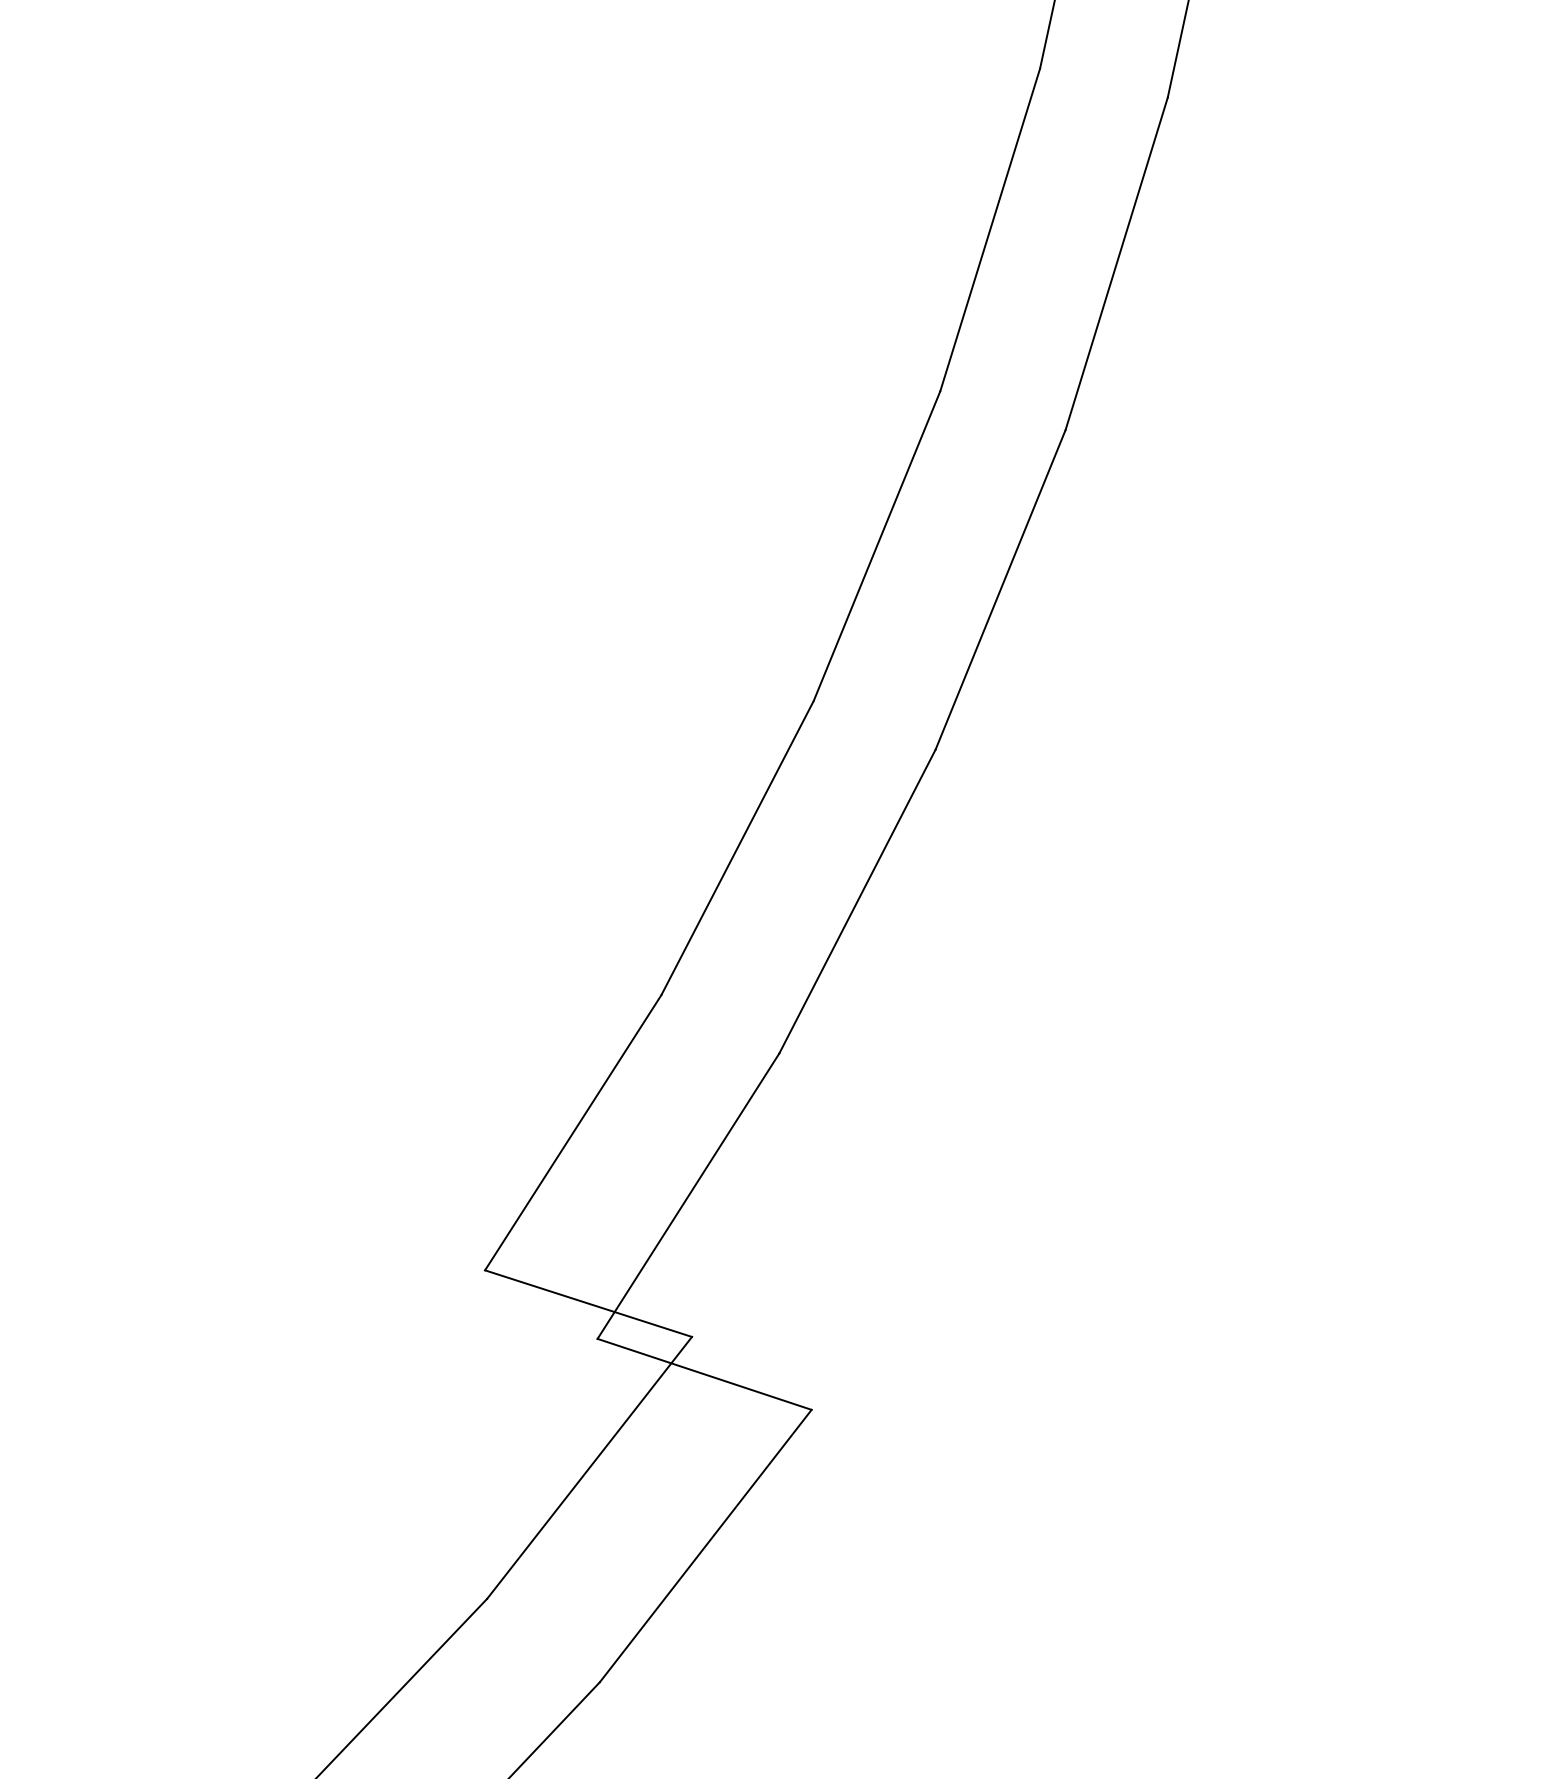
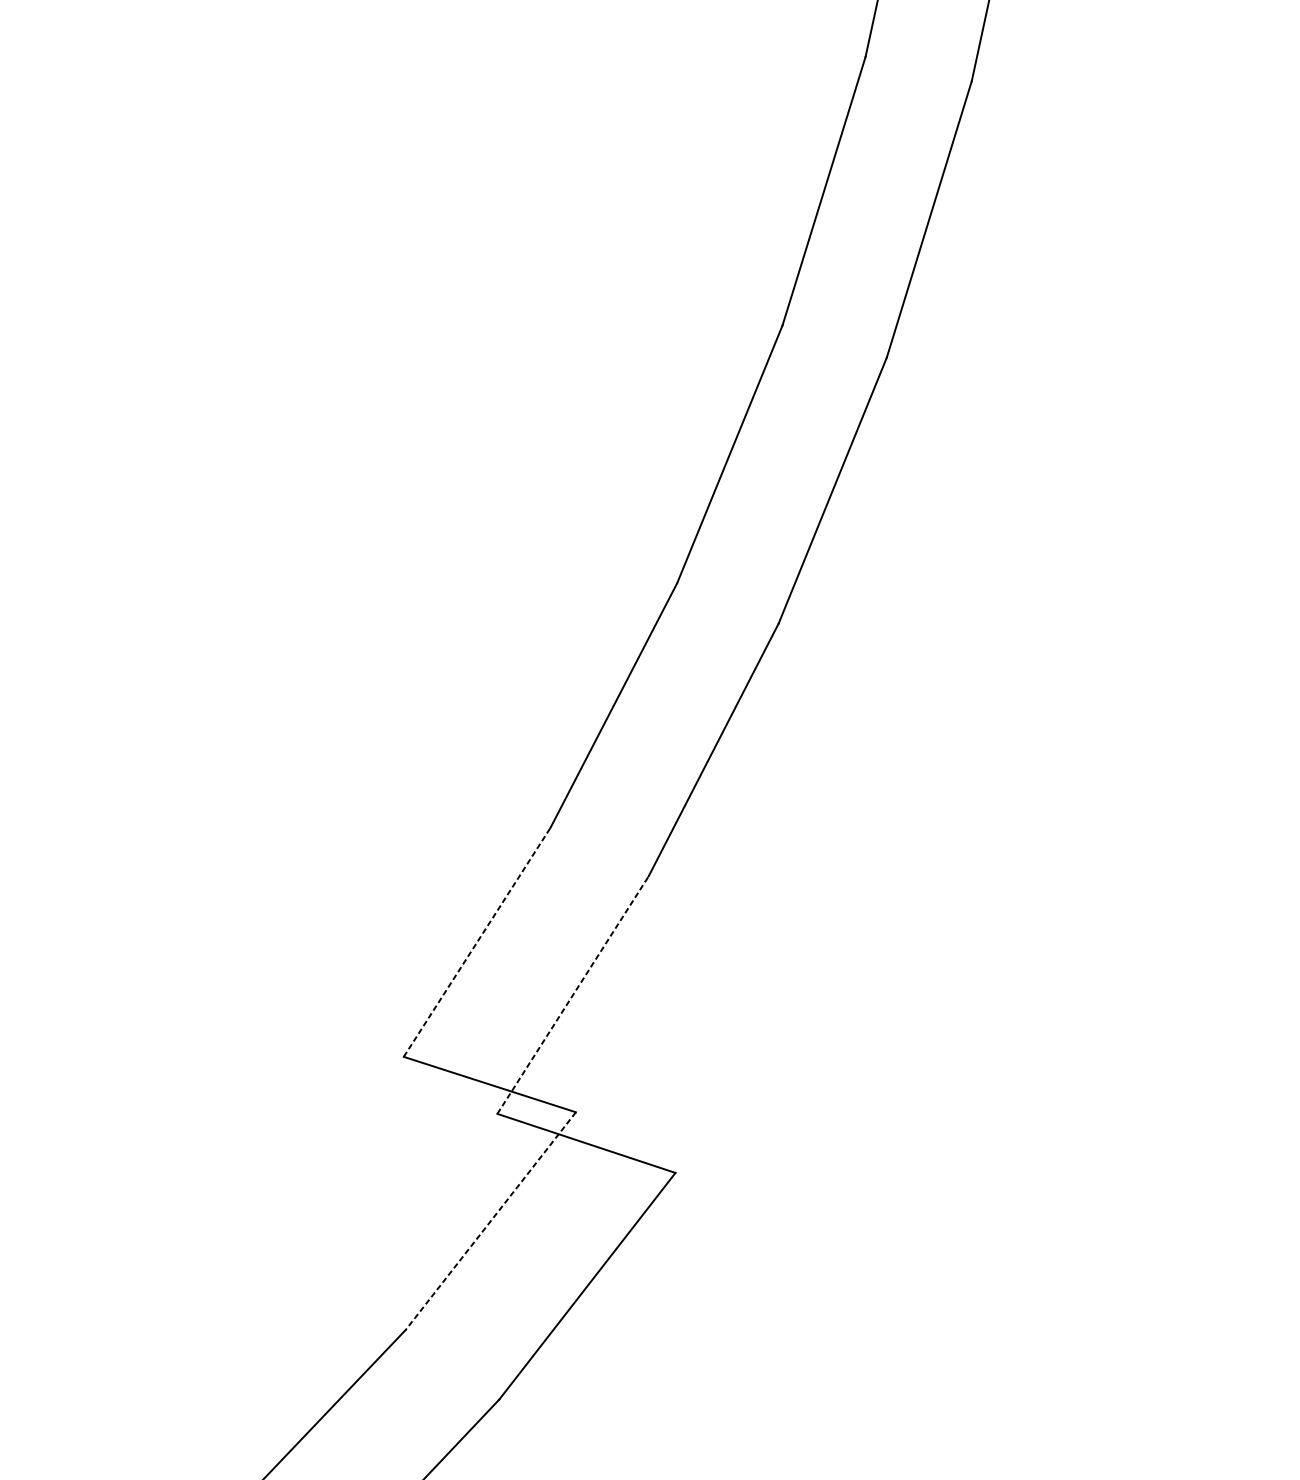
line: (573, 1132) -> (477, 942), solid -> dashed
line: (688, 1195) -> (573, 994), solid -> dashed
line: (589, 1468) -> (490, 1221), solid -> dashed

